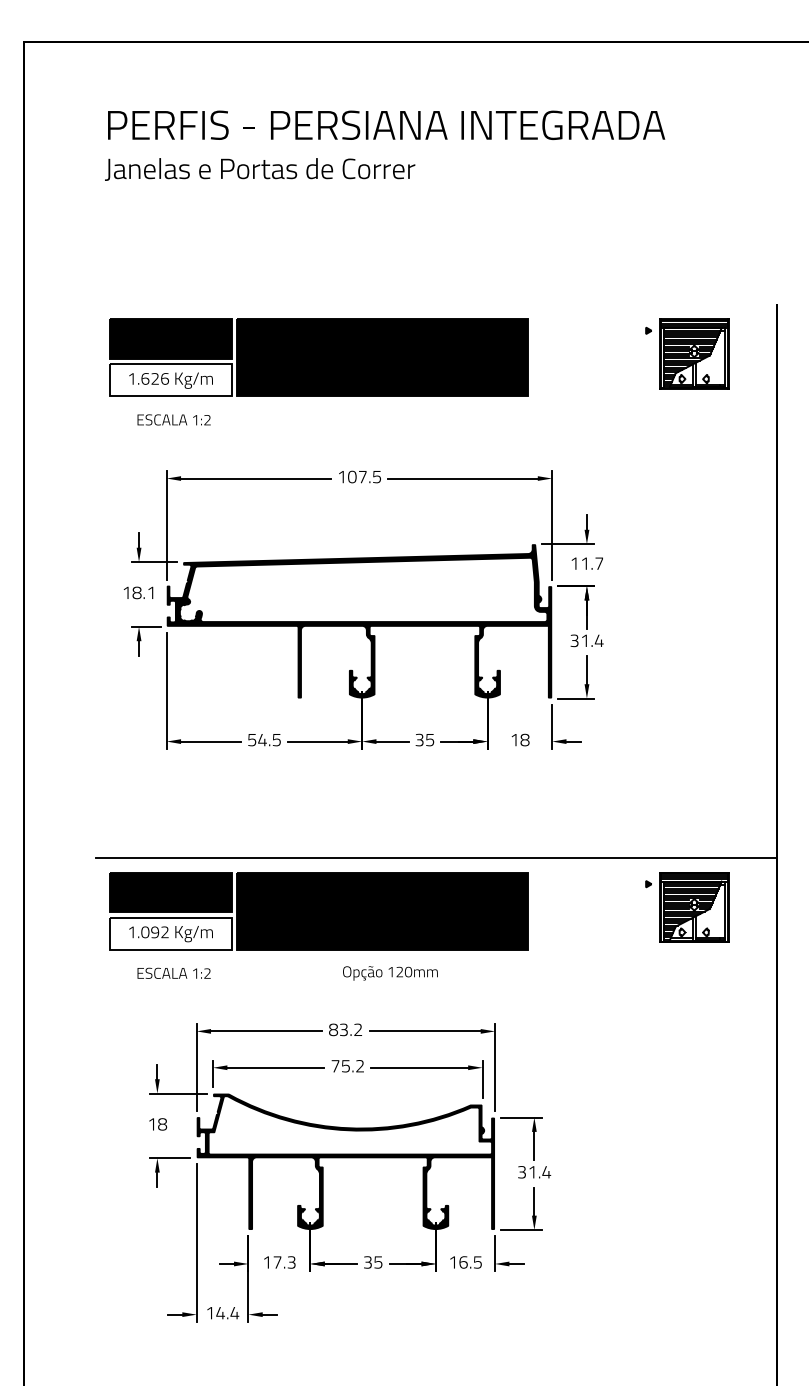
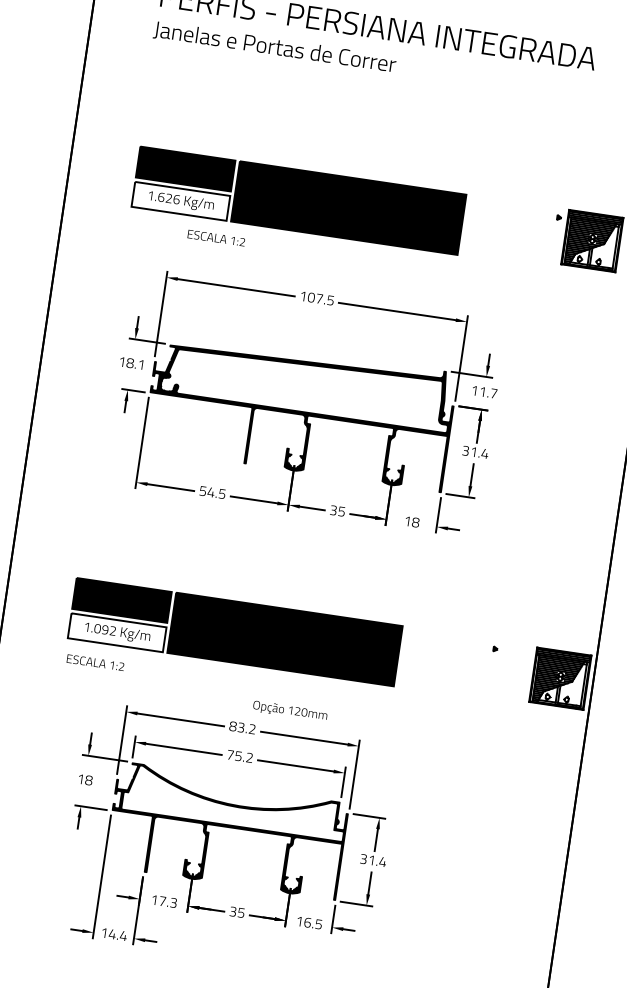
text: (173, 419) -> (216, 237), moved
line: (436, 858) -> (333, 604), removed
part: (694, 907) -> (560, 678), moved
text: (173, 972) -> (95, 661), moved
text: (390, 973) -> (290, 711), moved

